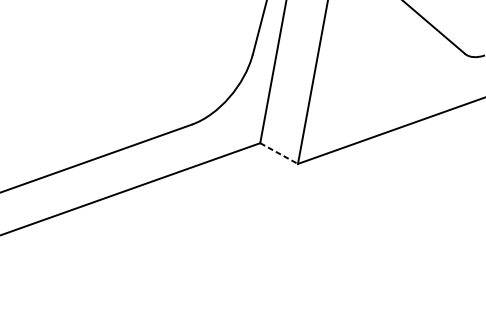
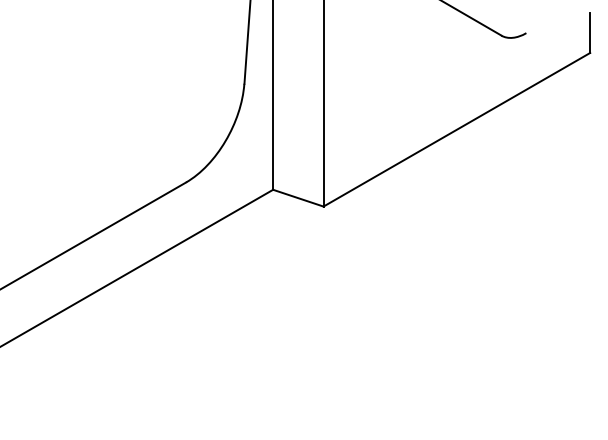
line: (279, 153) -> (298, 198), dashed -> solid

